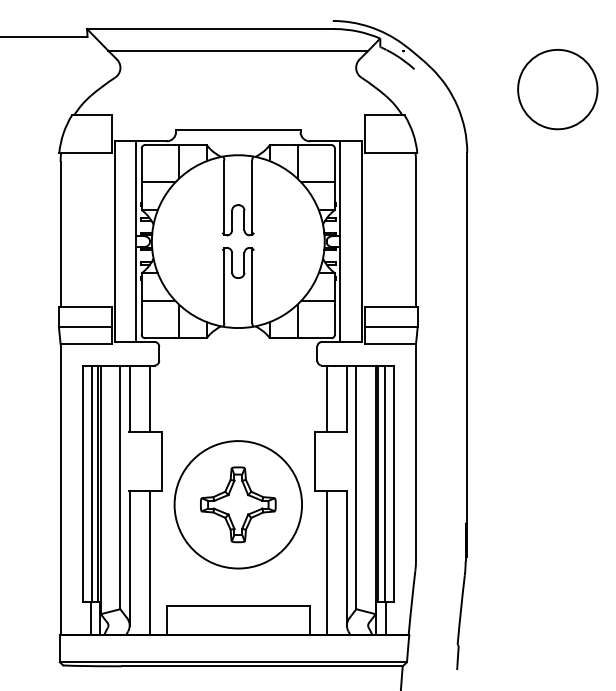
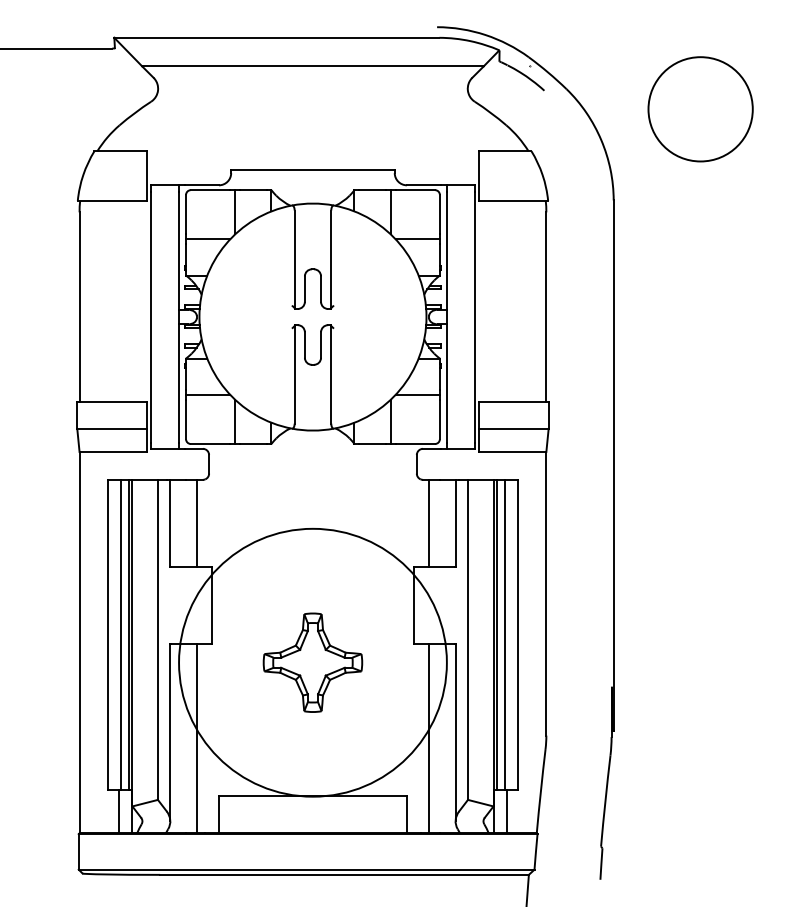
circle: (557, 89) -> (700, 109), moved
circle: (237, 504) -> (312, 662), size x1.6

